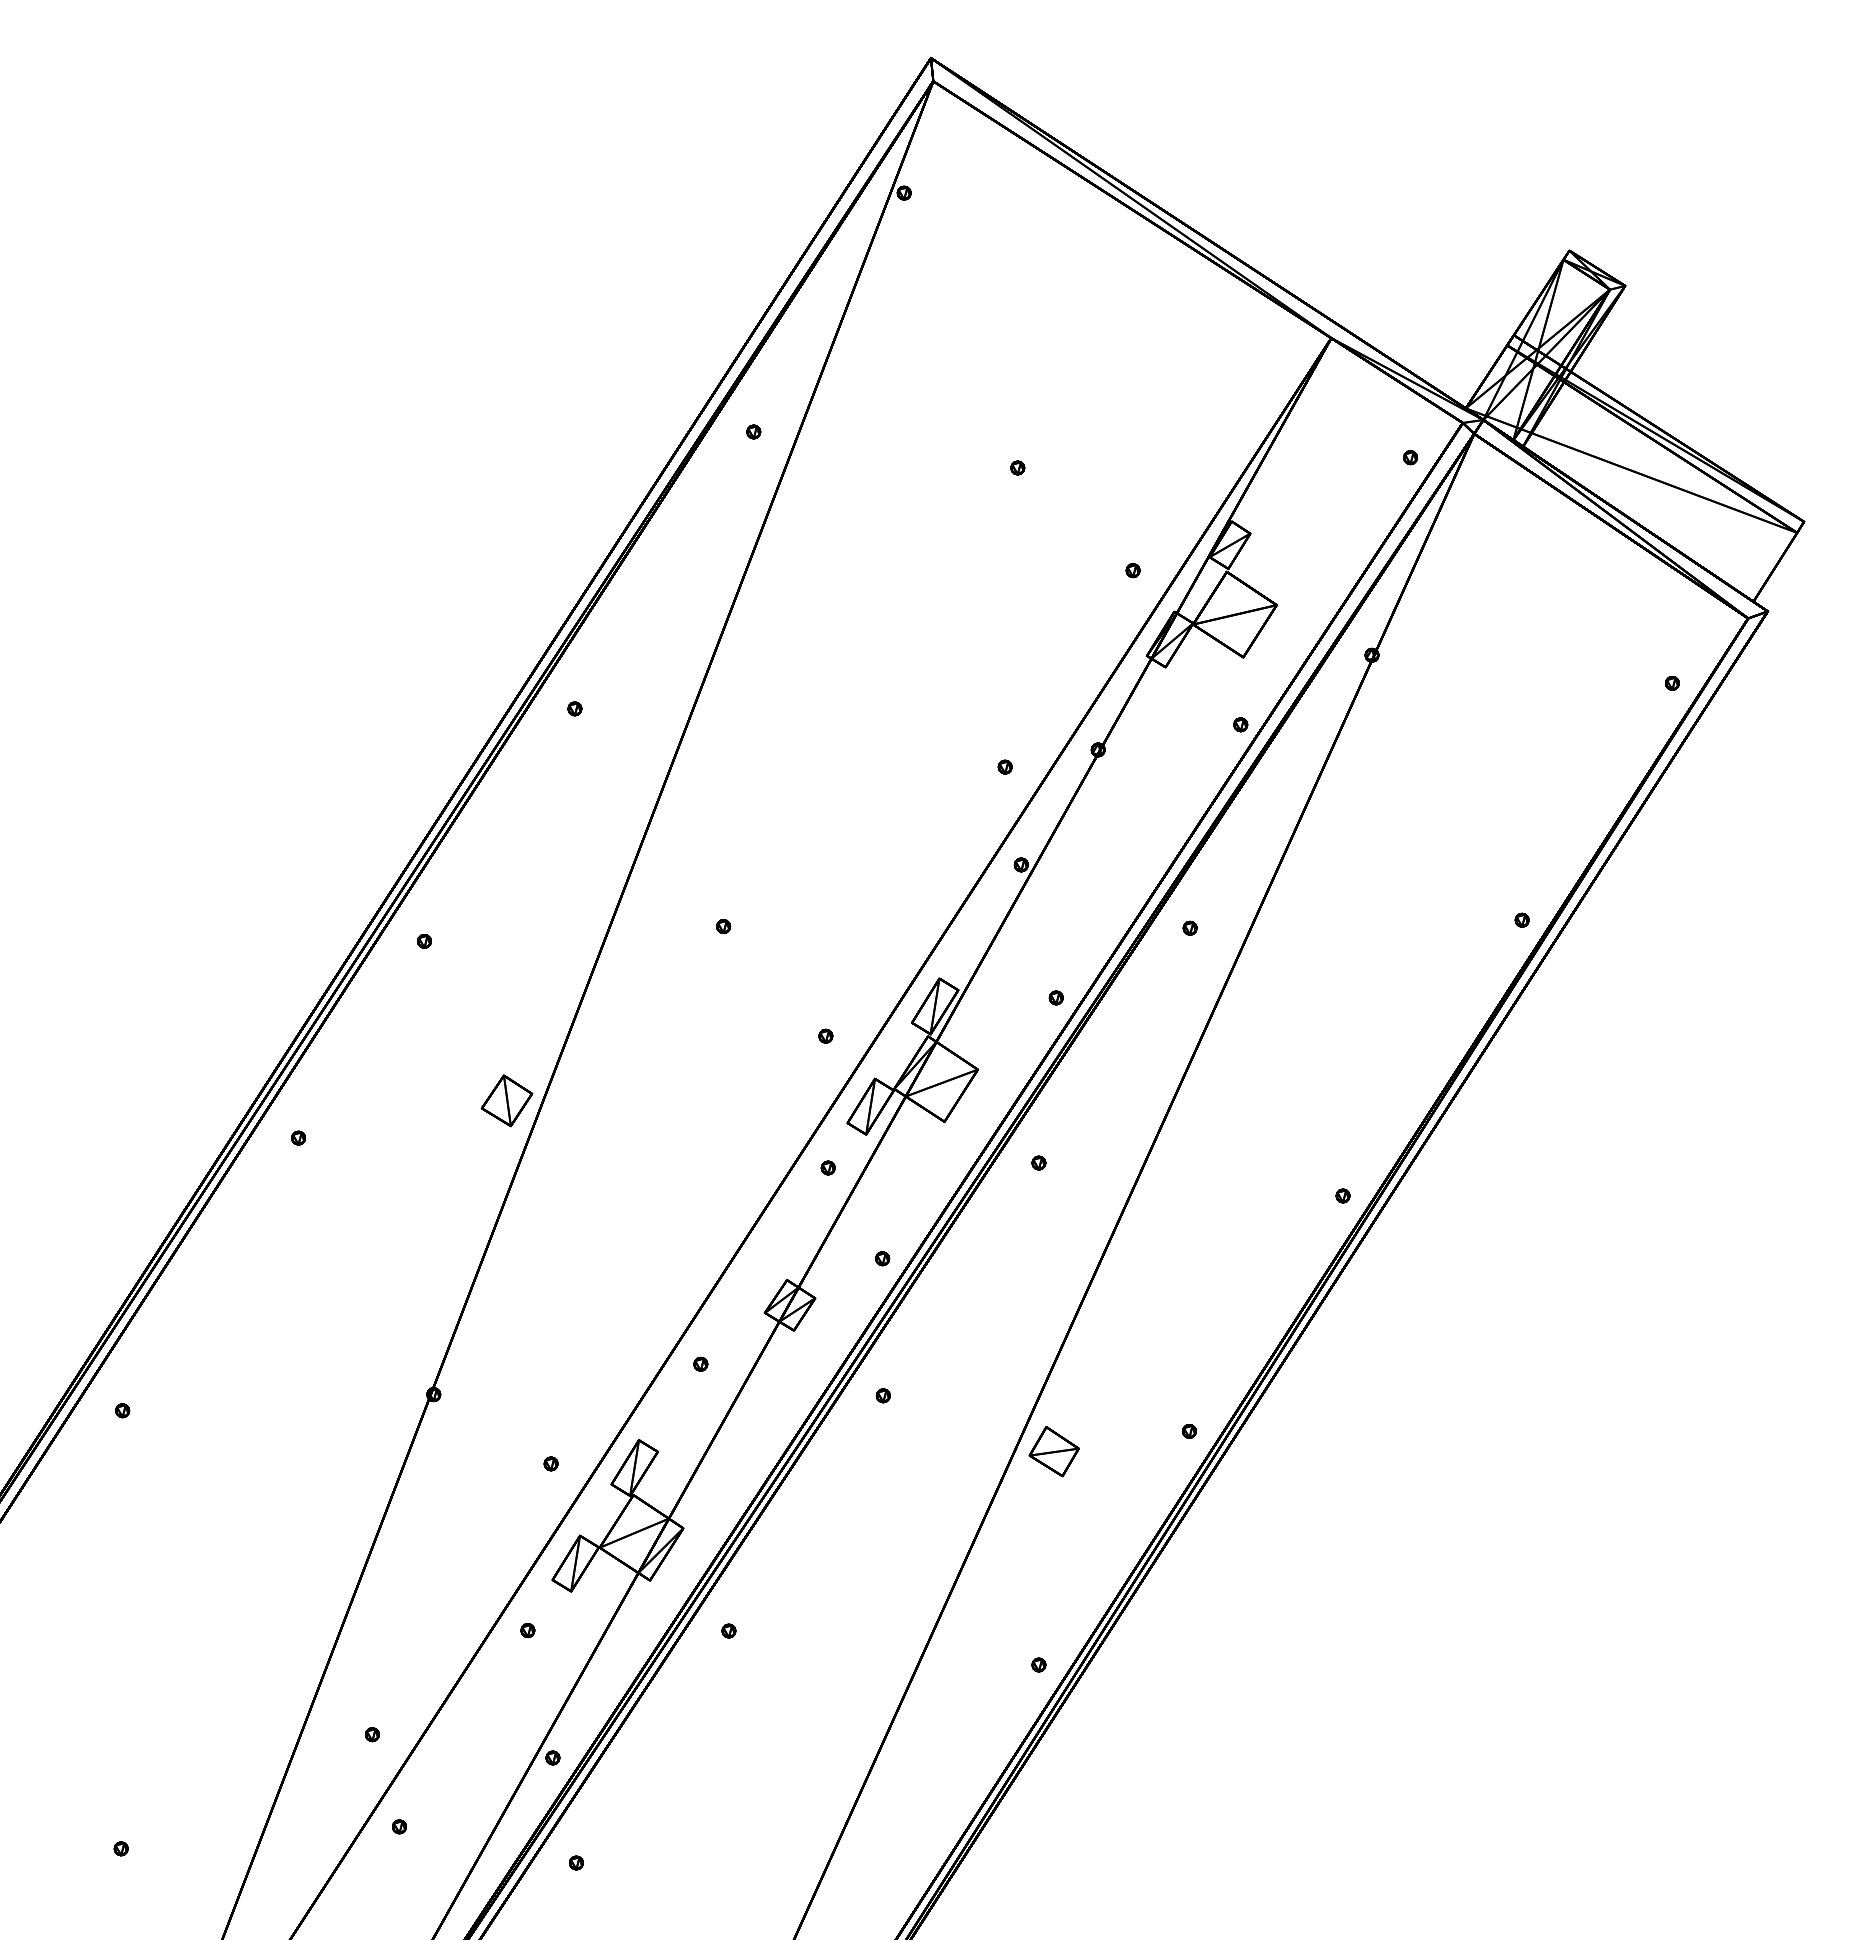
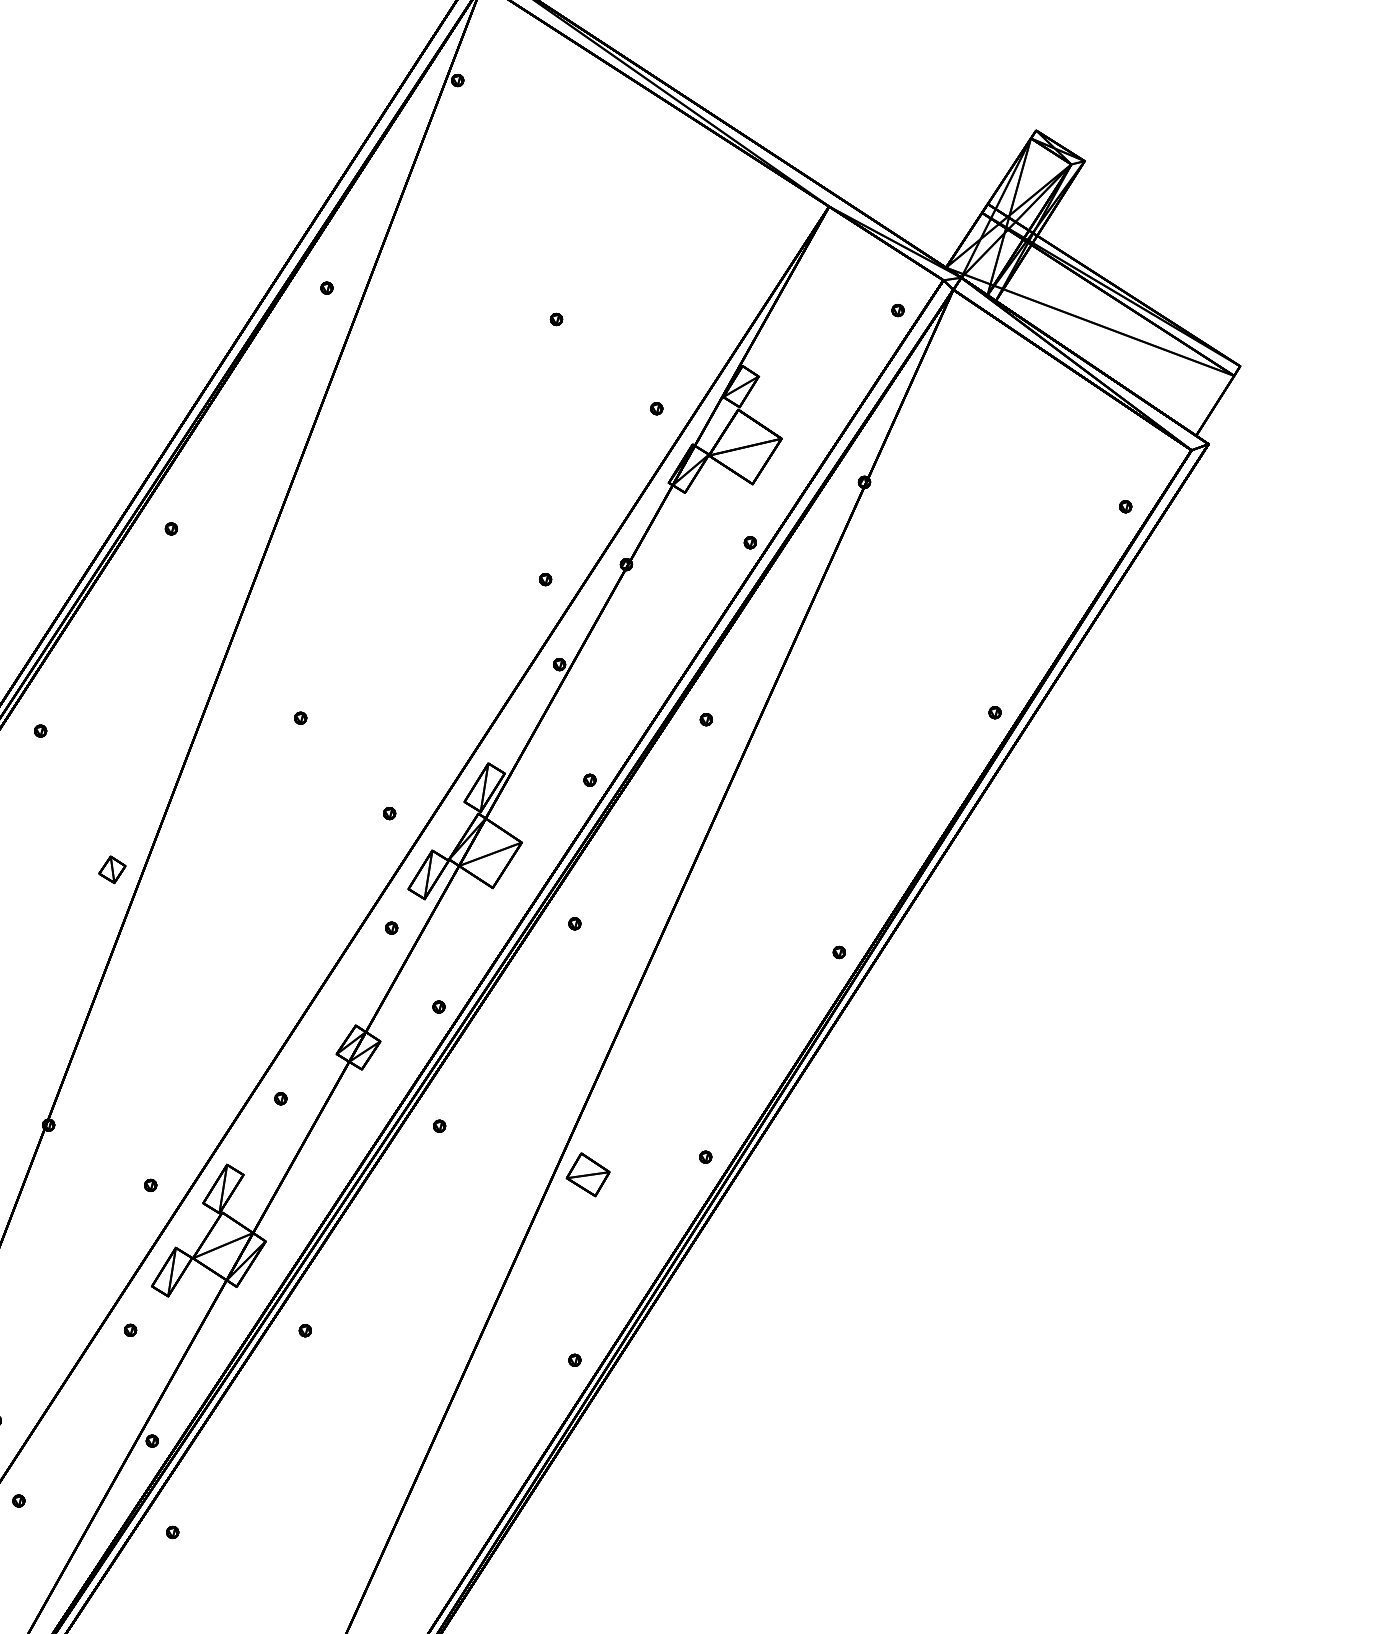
part: (506, 1100) -> (111, 869), size x0.6

